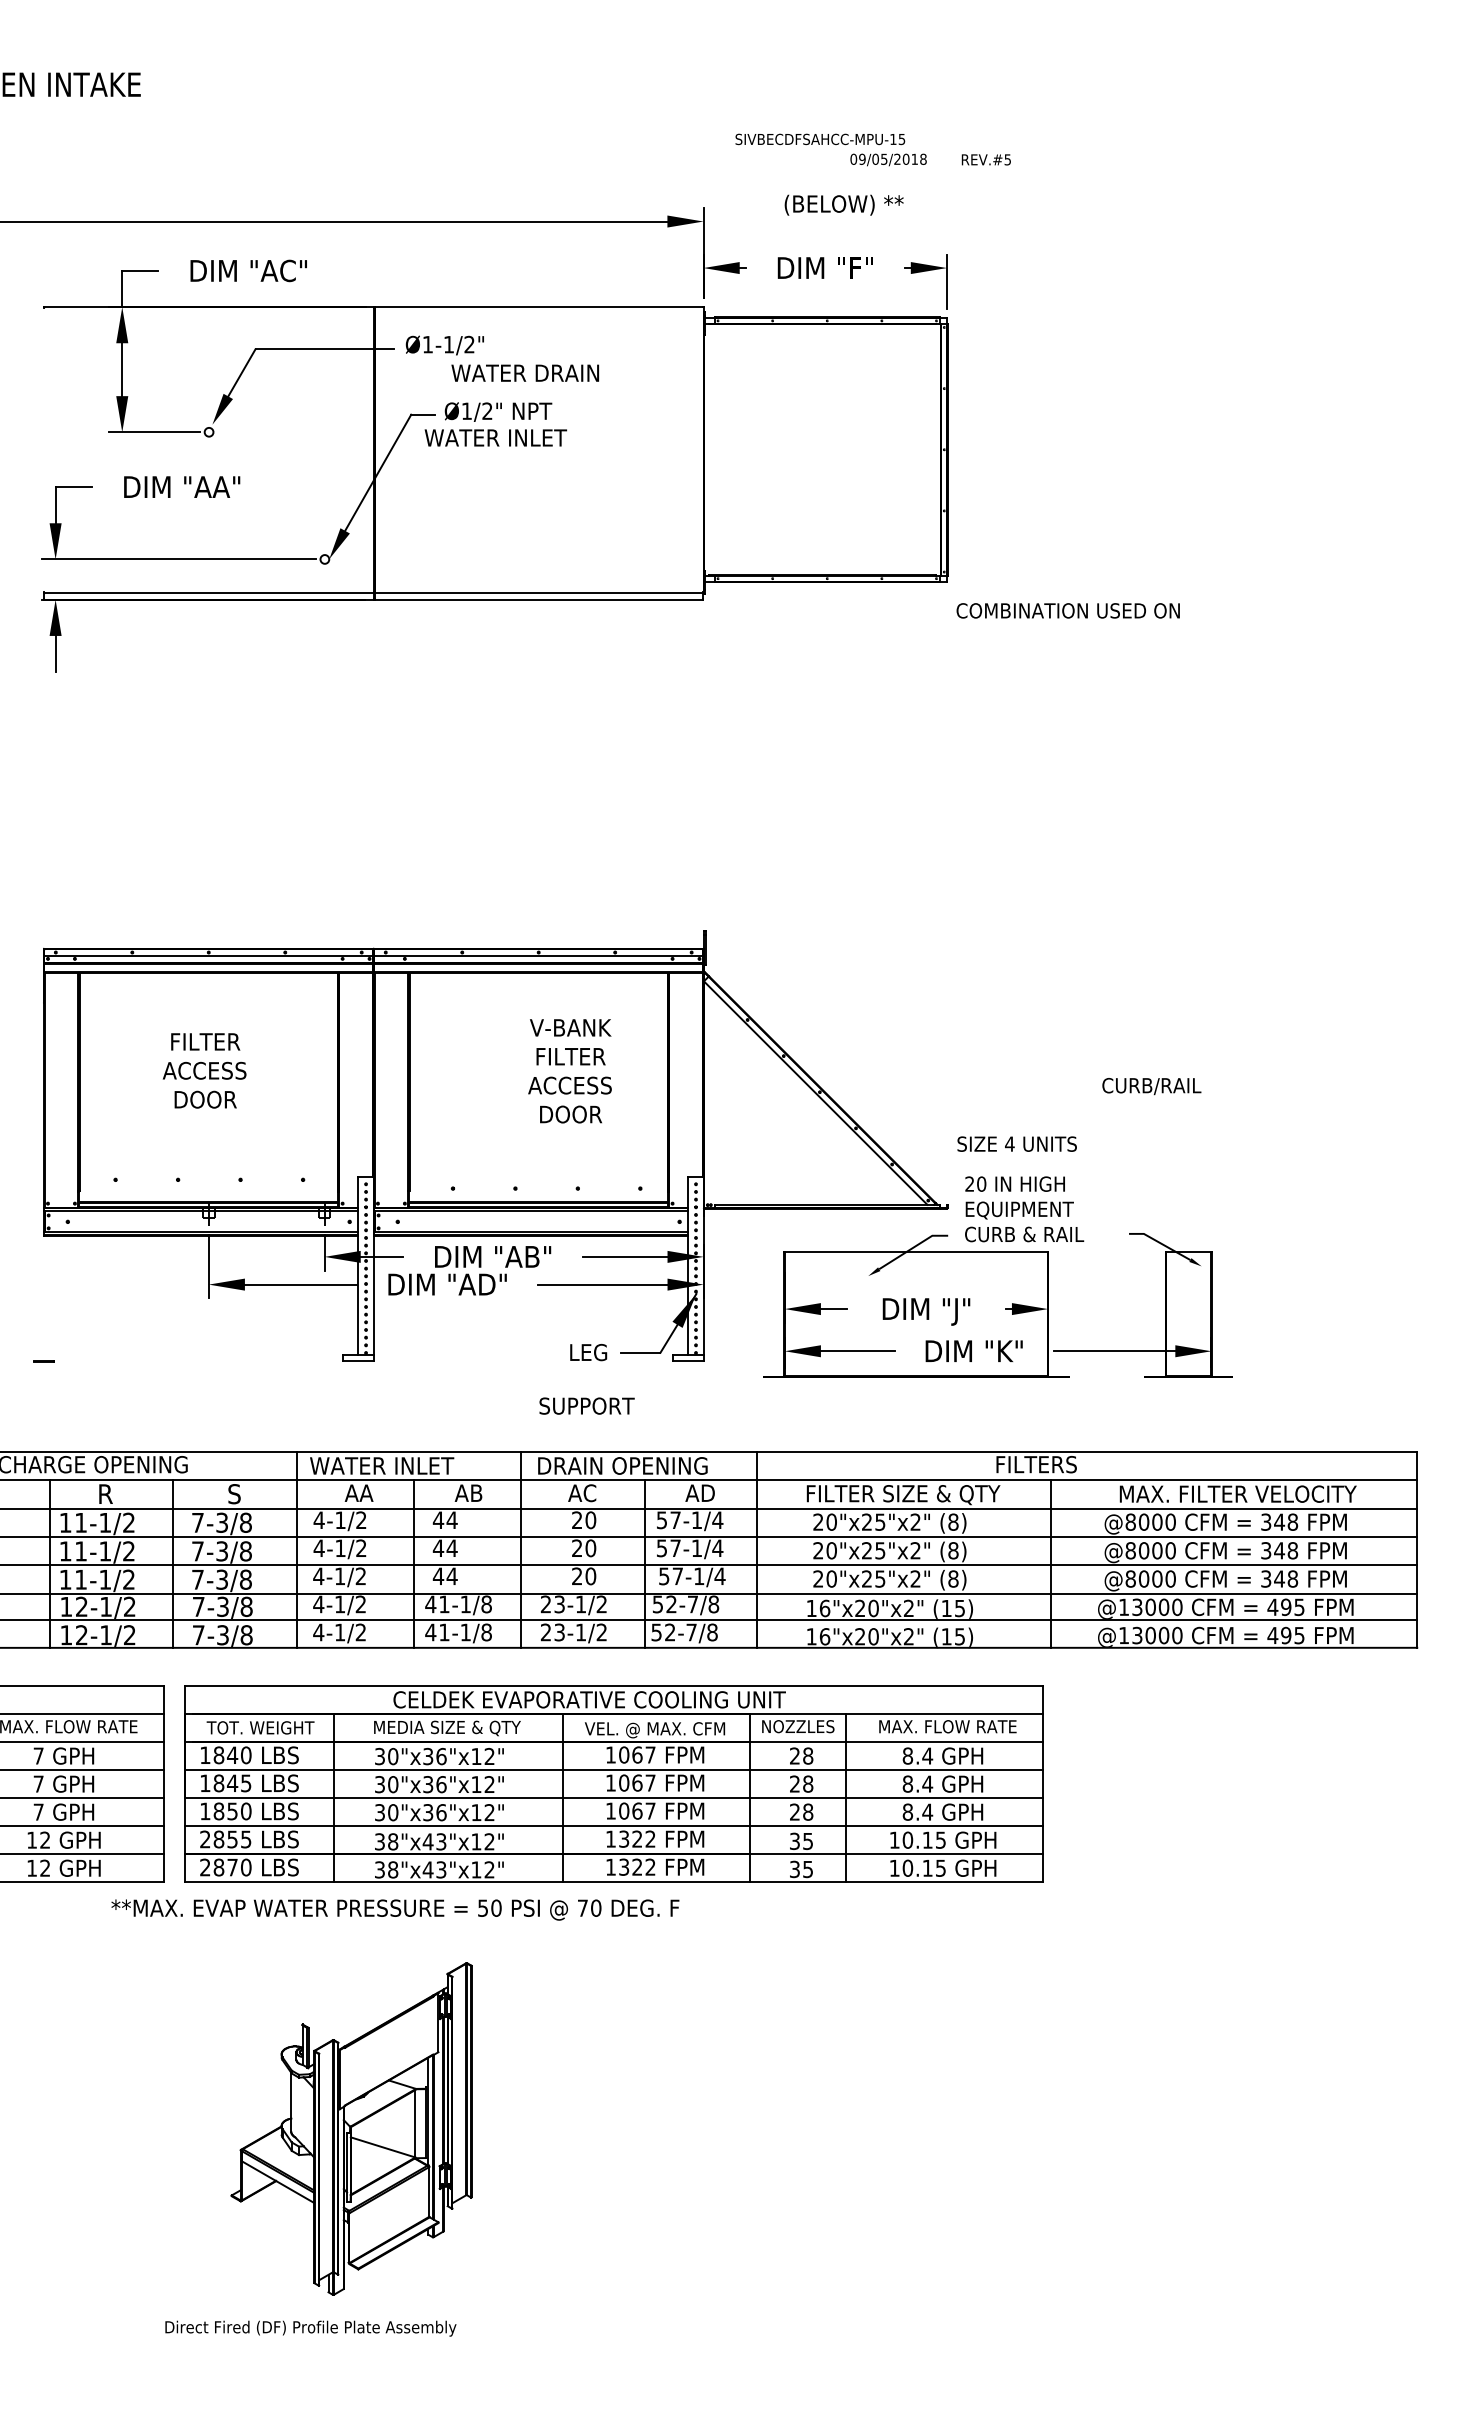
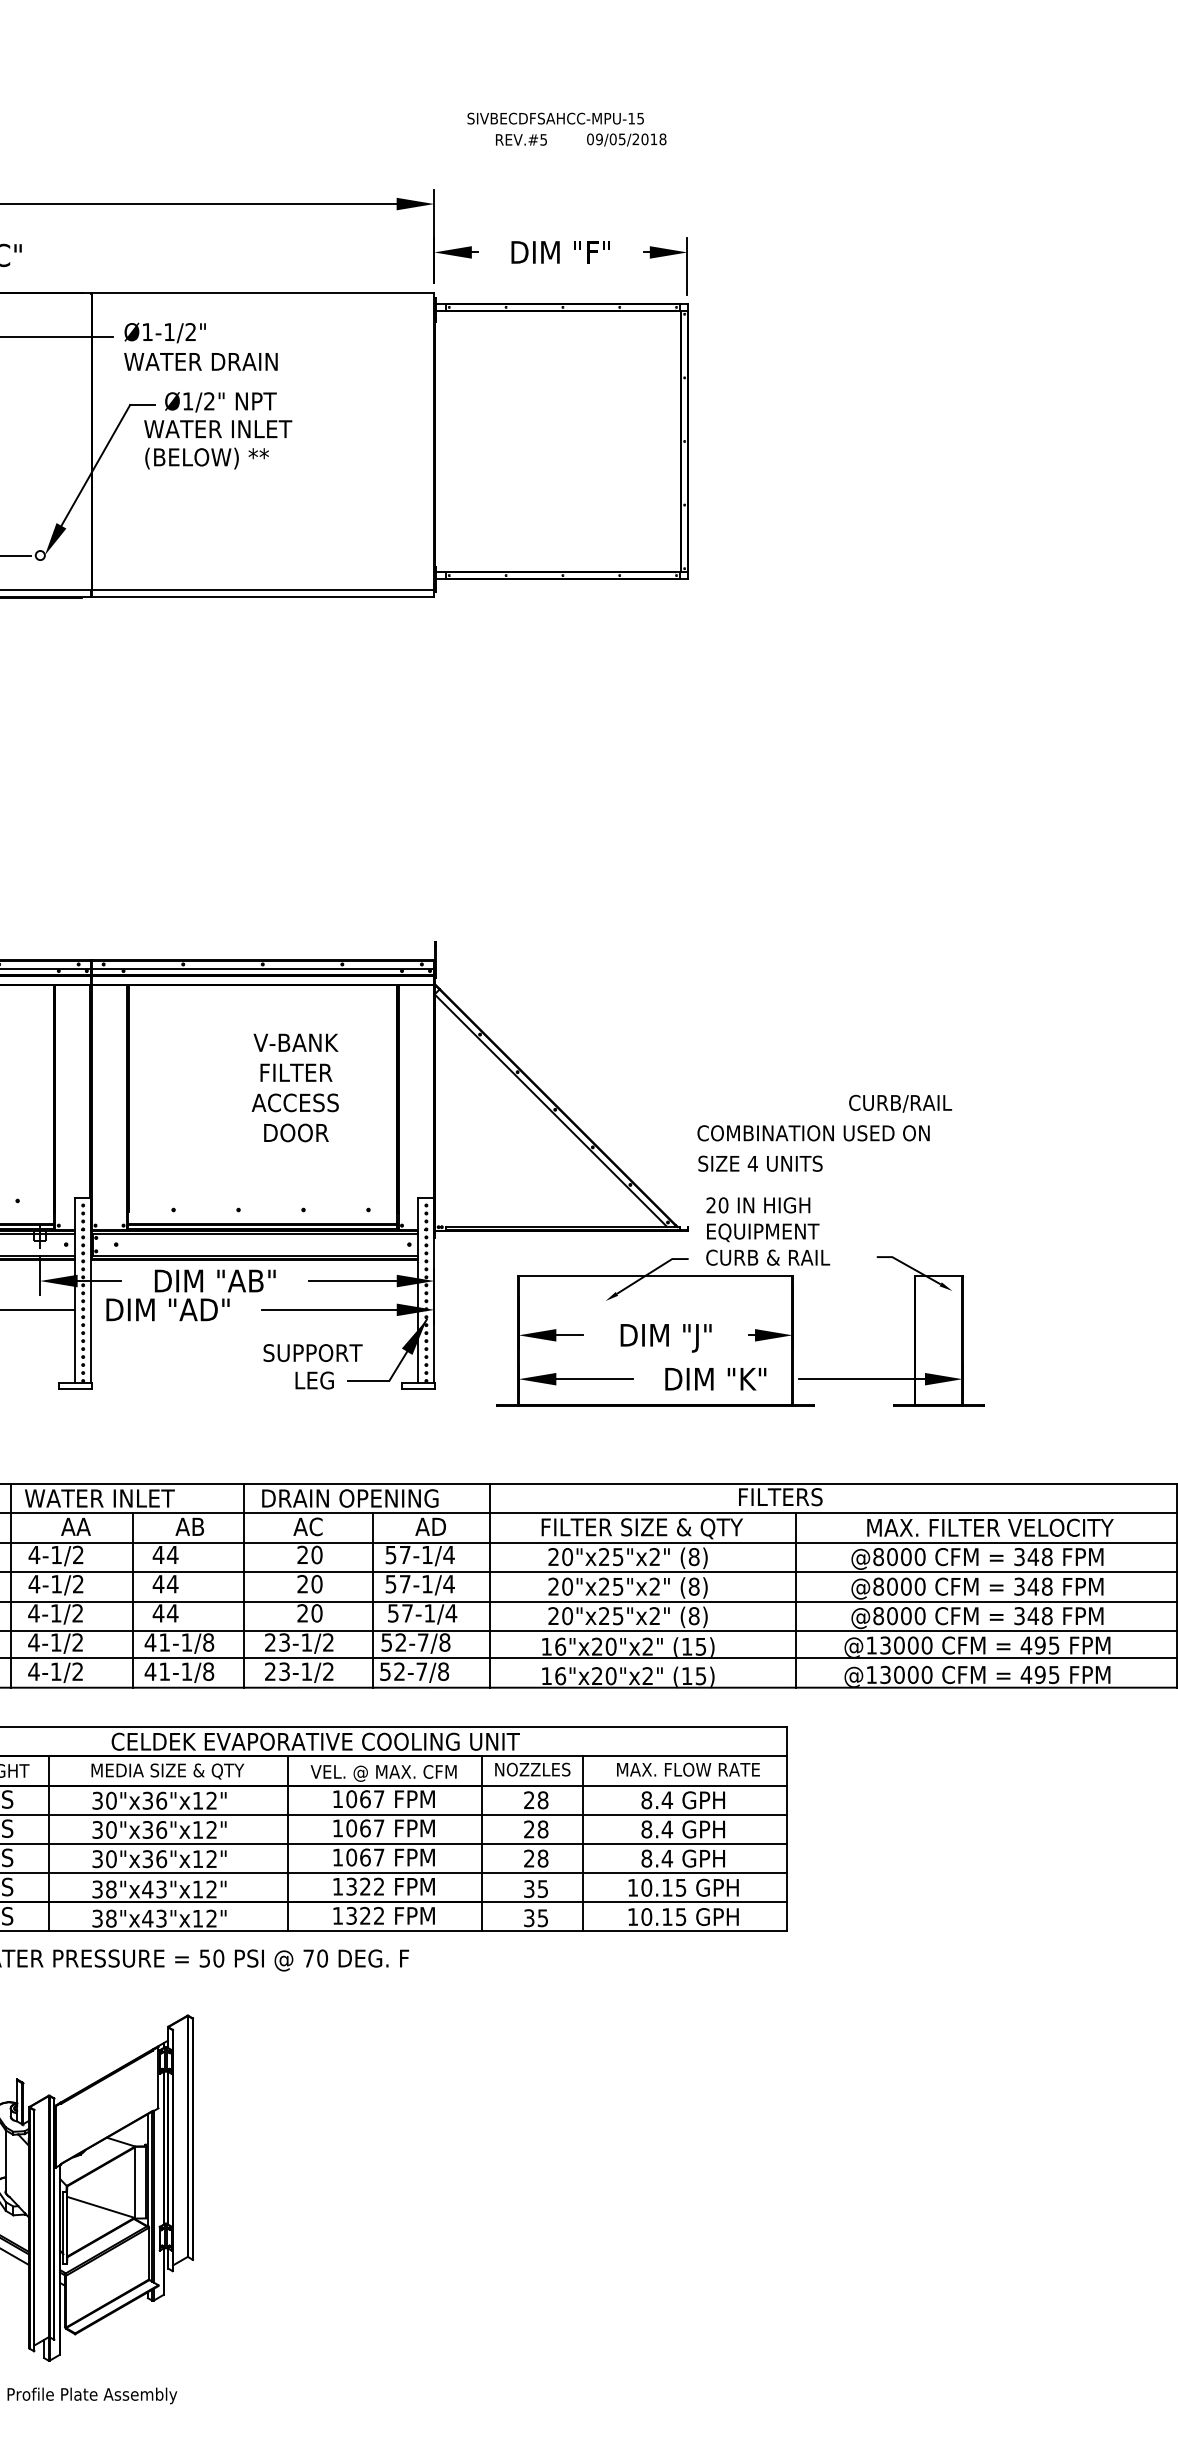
text: (985, 159) -> (520, 139), moved
text: (843, 204) -> (206, 457), moved
text: (524, 372) -> (200, 361), moved
text: (1067, 610) -> (812, 1132), moved
text: (586, 1405) -> (312, 1352), moved

